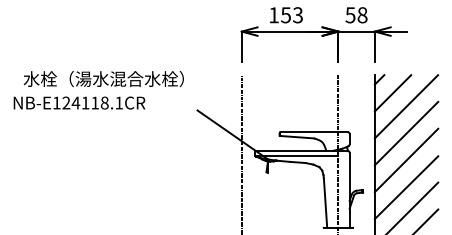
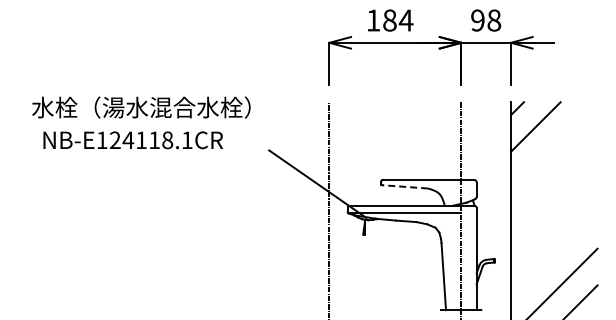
text: (291, 15) -> (397, 20), 153 -> 184
text: (350, 15) -> (477, 20), 58 -> 98
text: (79, 103) -> (132, 140), moved
line: (406, 106) -> (554, 145), removed
line: (406, 133) -> (554, 181), removed
line: (297, 136) -> (405, 186), solid -> dashed
line: (406, 160) -> (554, 218), removed
line: (406, 187) -> (554, 255), removed

